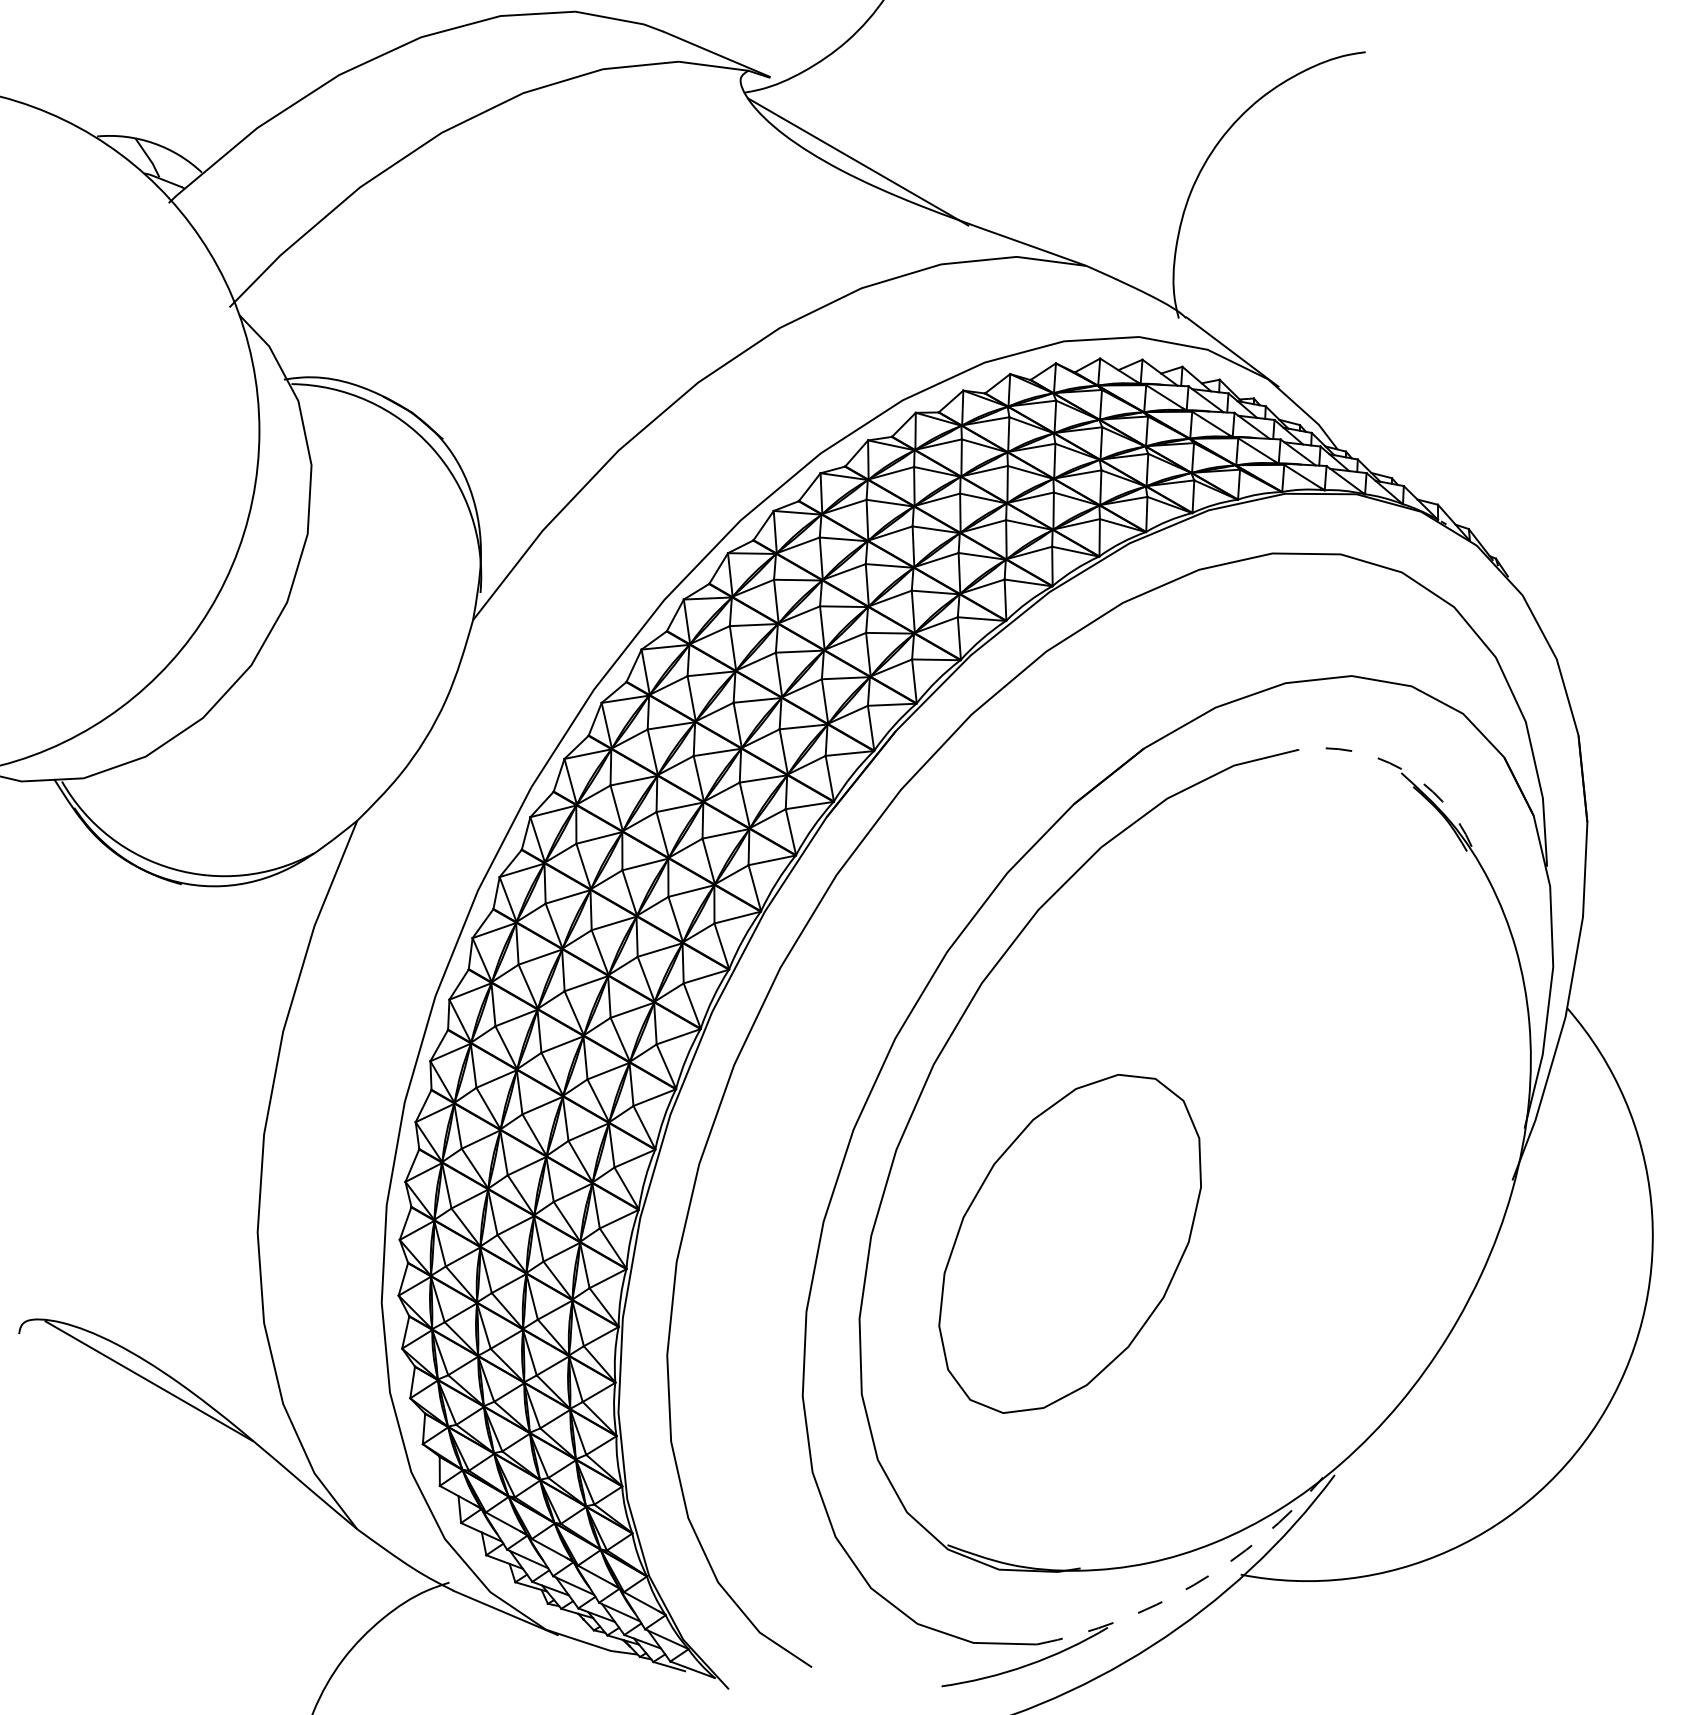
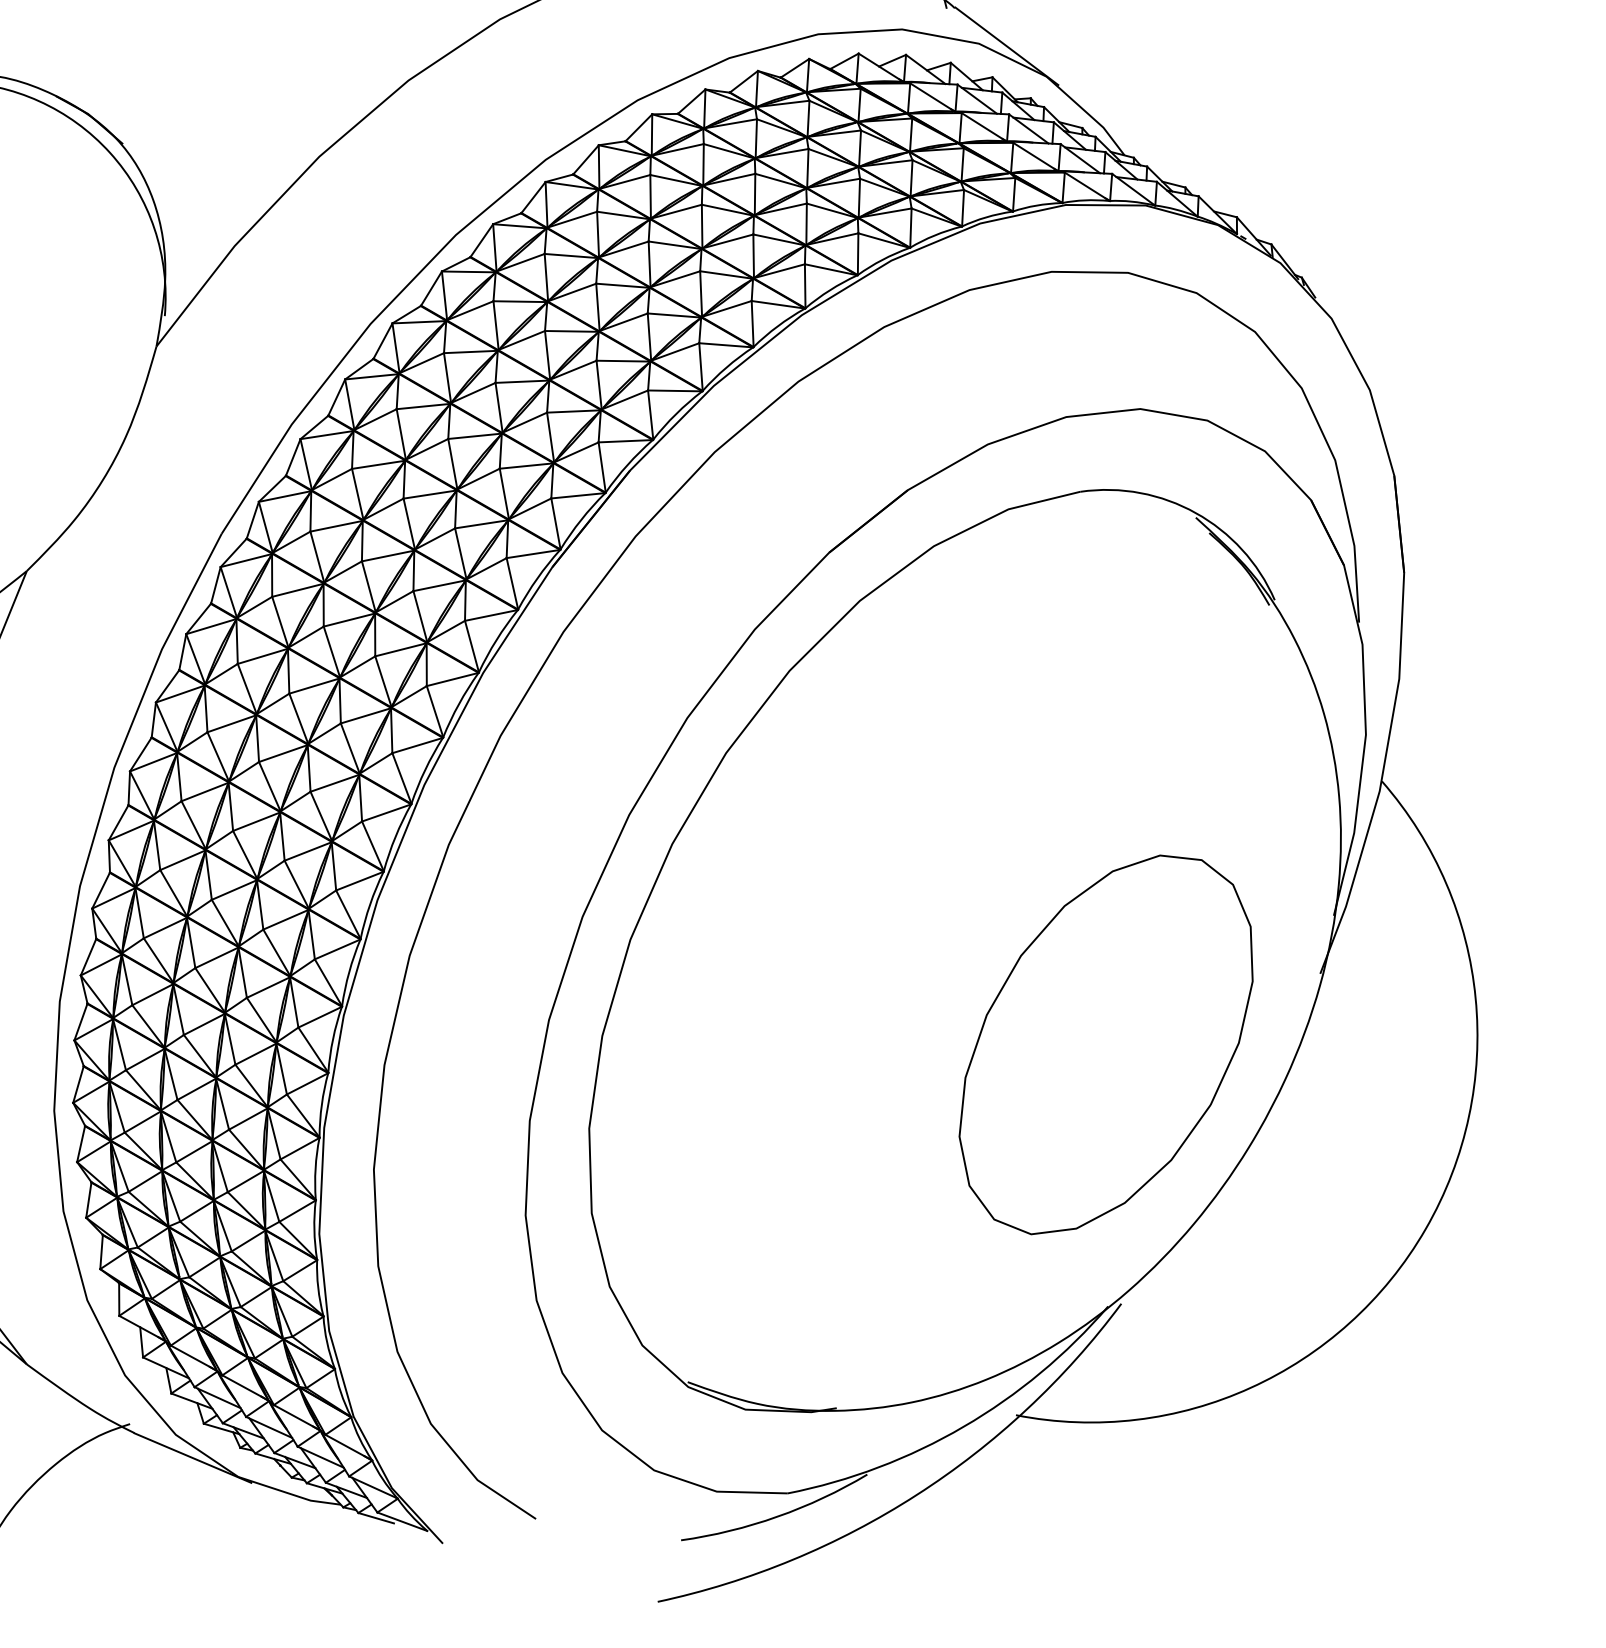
arc: (1401, 768) -> (1196, 512), dashed -> solid
part: (1069, 1243) -> (1105, 1044), moved
arc: (1193, 1585) -> (963, 1427), dashed -> solid

